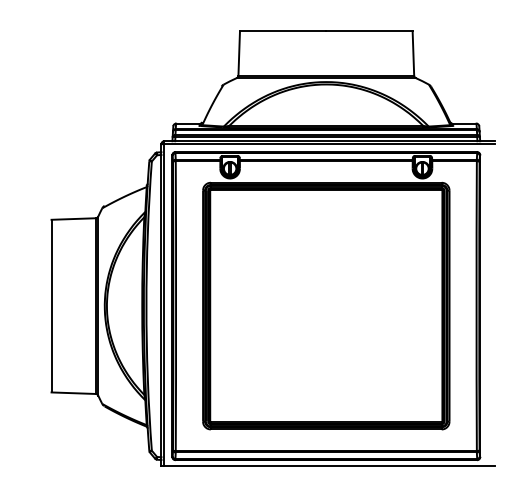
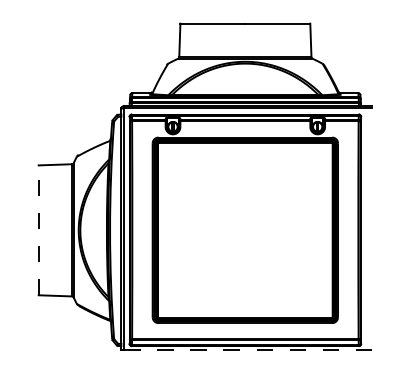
line: (51, 306) -> (38, 230), solid -> dashed
line: (329, 465) -> (247, 350), solid -> dashed

